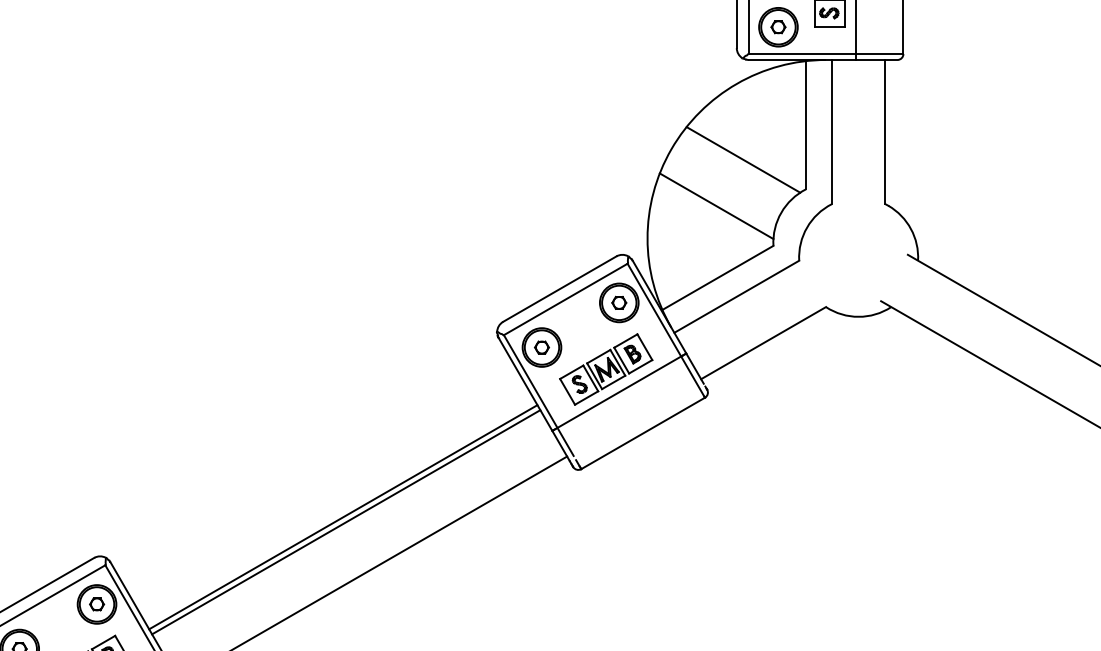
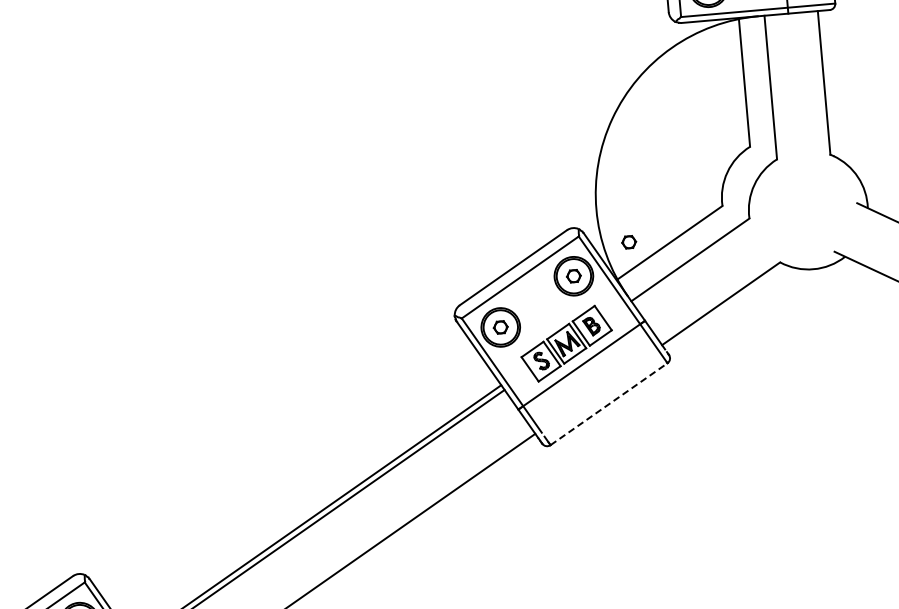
line: (743, 159) -> (685, 122), removed
line: (716, 206) -> (662, 171), removed
part: (677, 273) -> (629, 241), added
line: (643, 433) -> (609, 404), solid -> dashed

